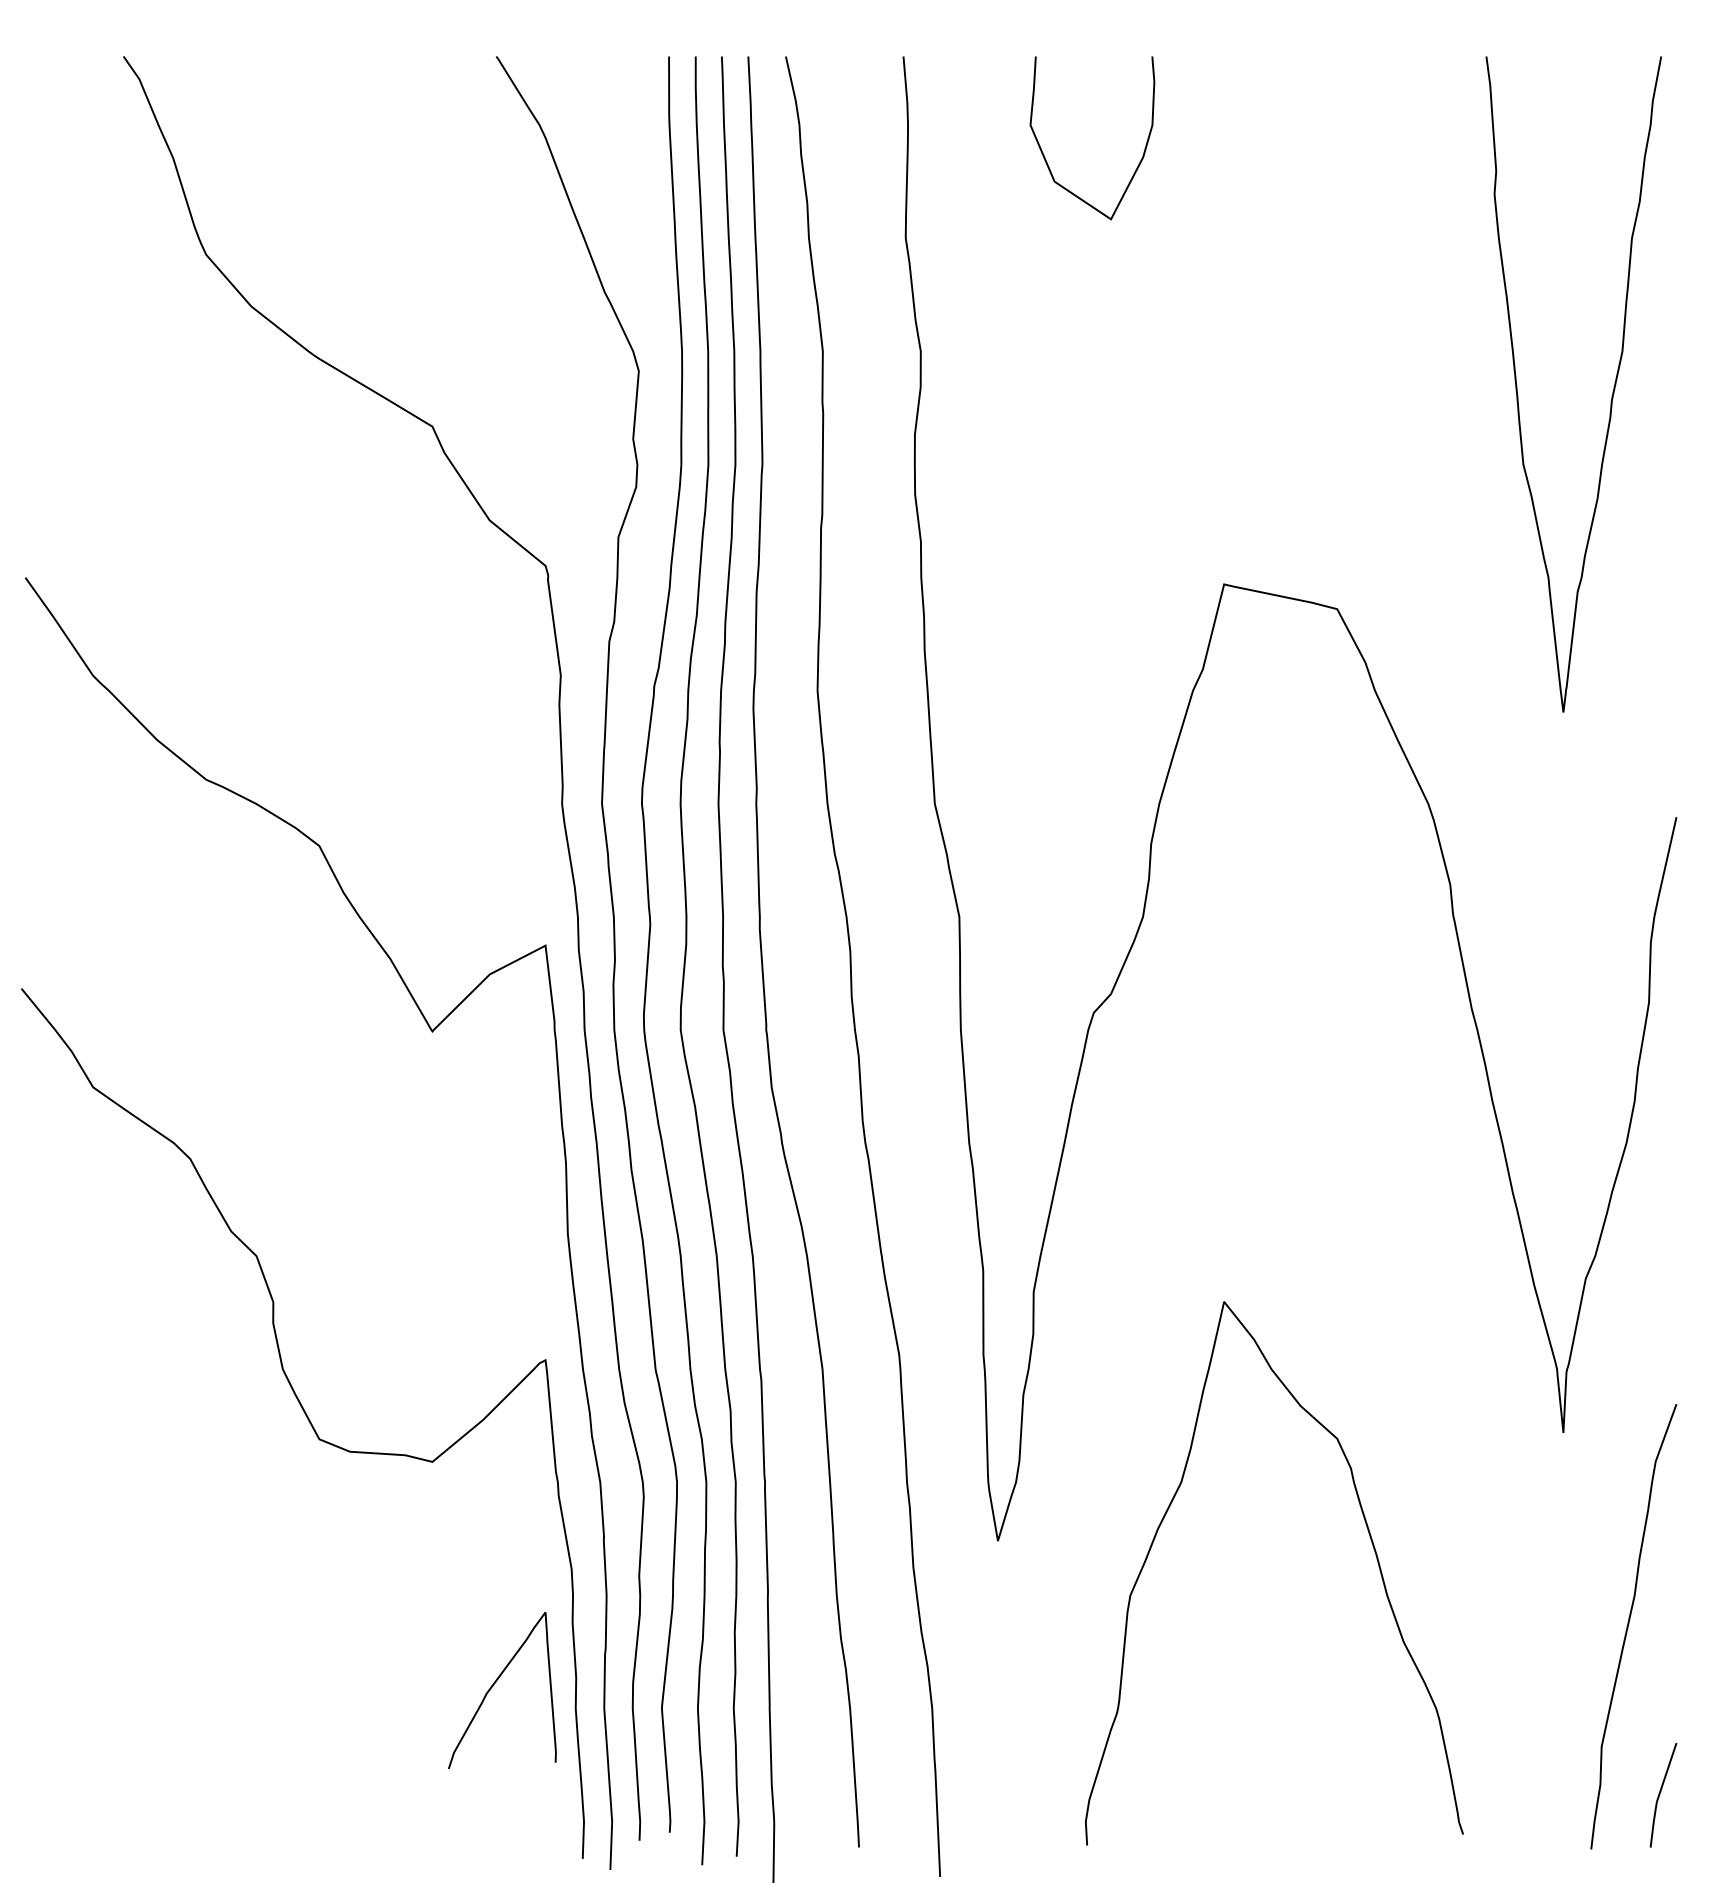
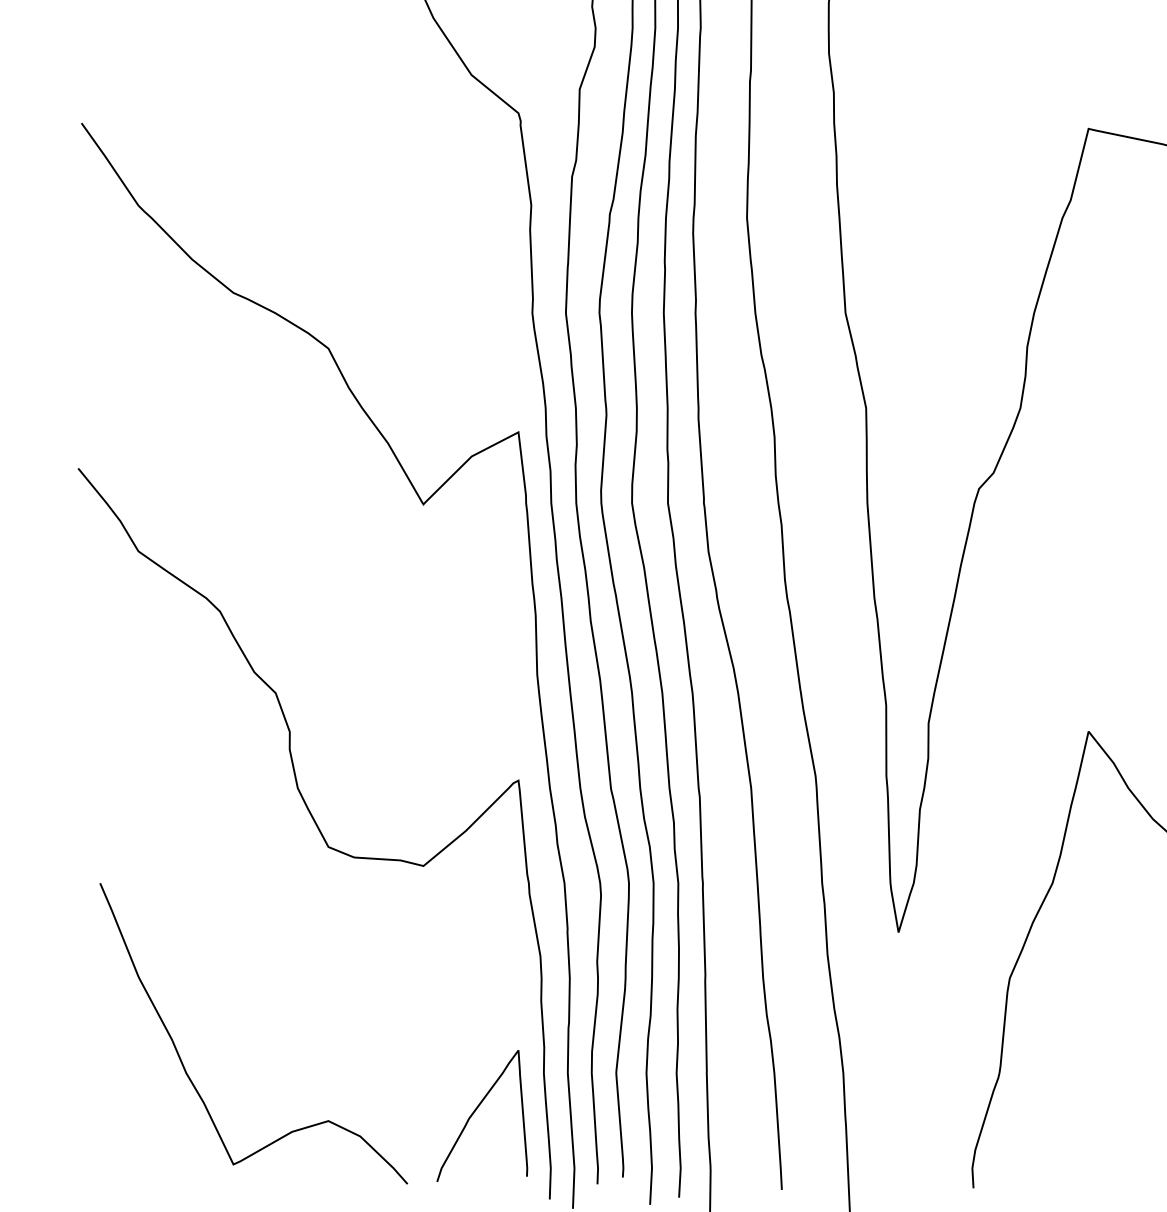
curve: (493, 1686) -> (474, 1112), moved
curve: (145, 1694) -> (182, 1061), added

